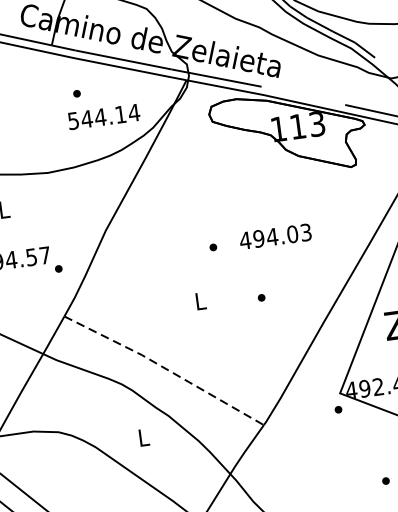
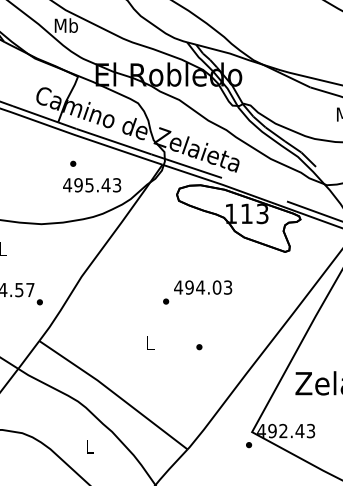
text: (104, 117) -> (92, 185), 544.14 -> 495.43
text: (276, 236) -> (203, 287), moved
line: (165, 368) -> (114, 393), dashed -> solid

